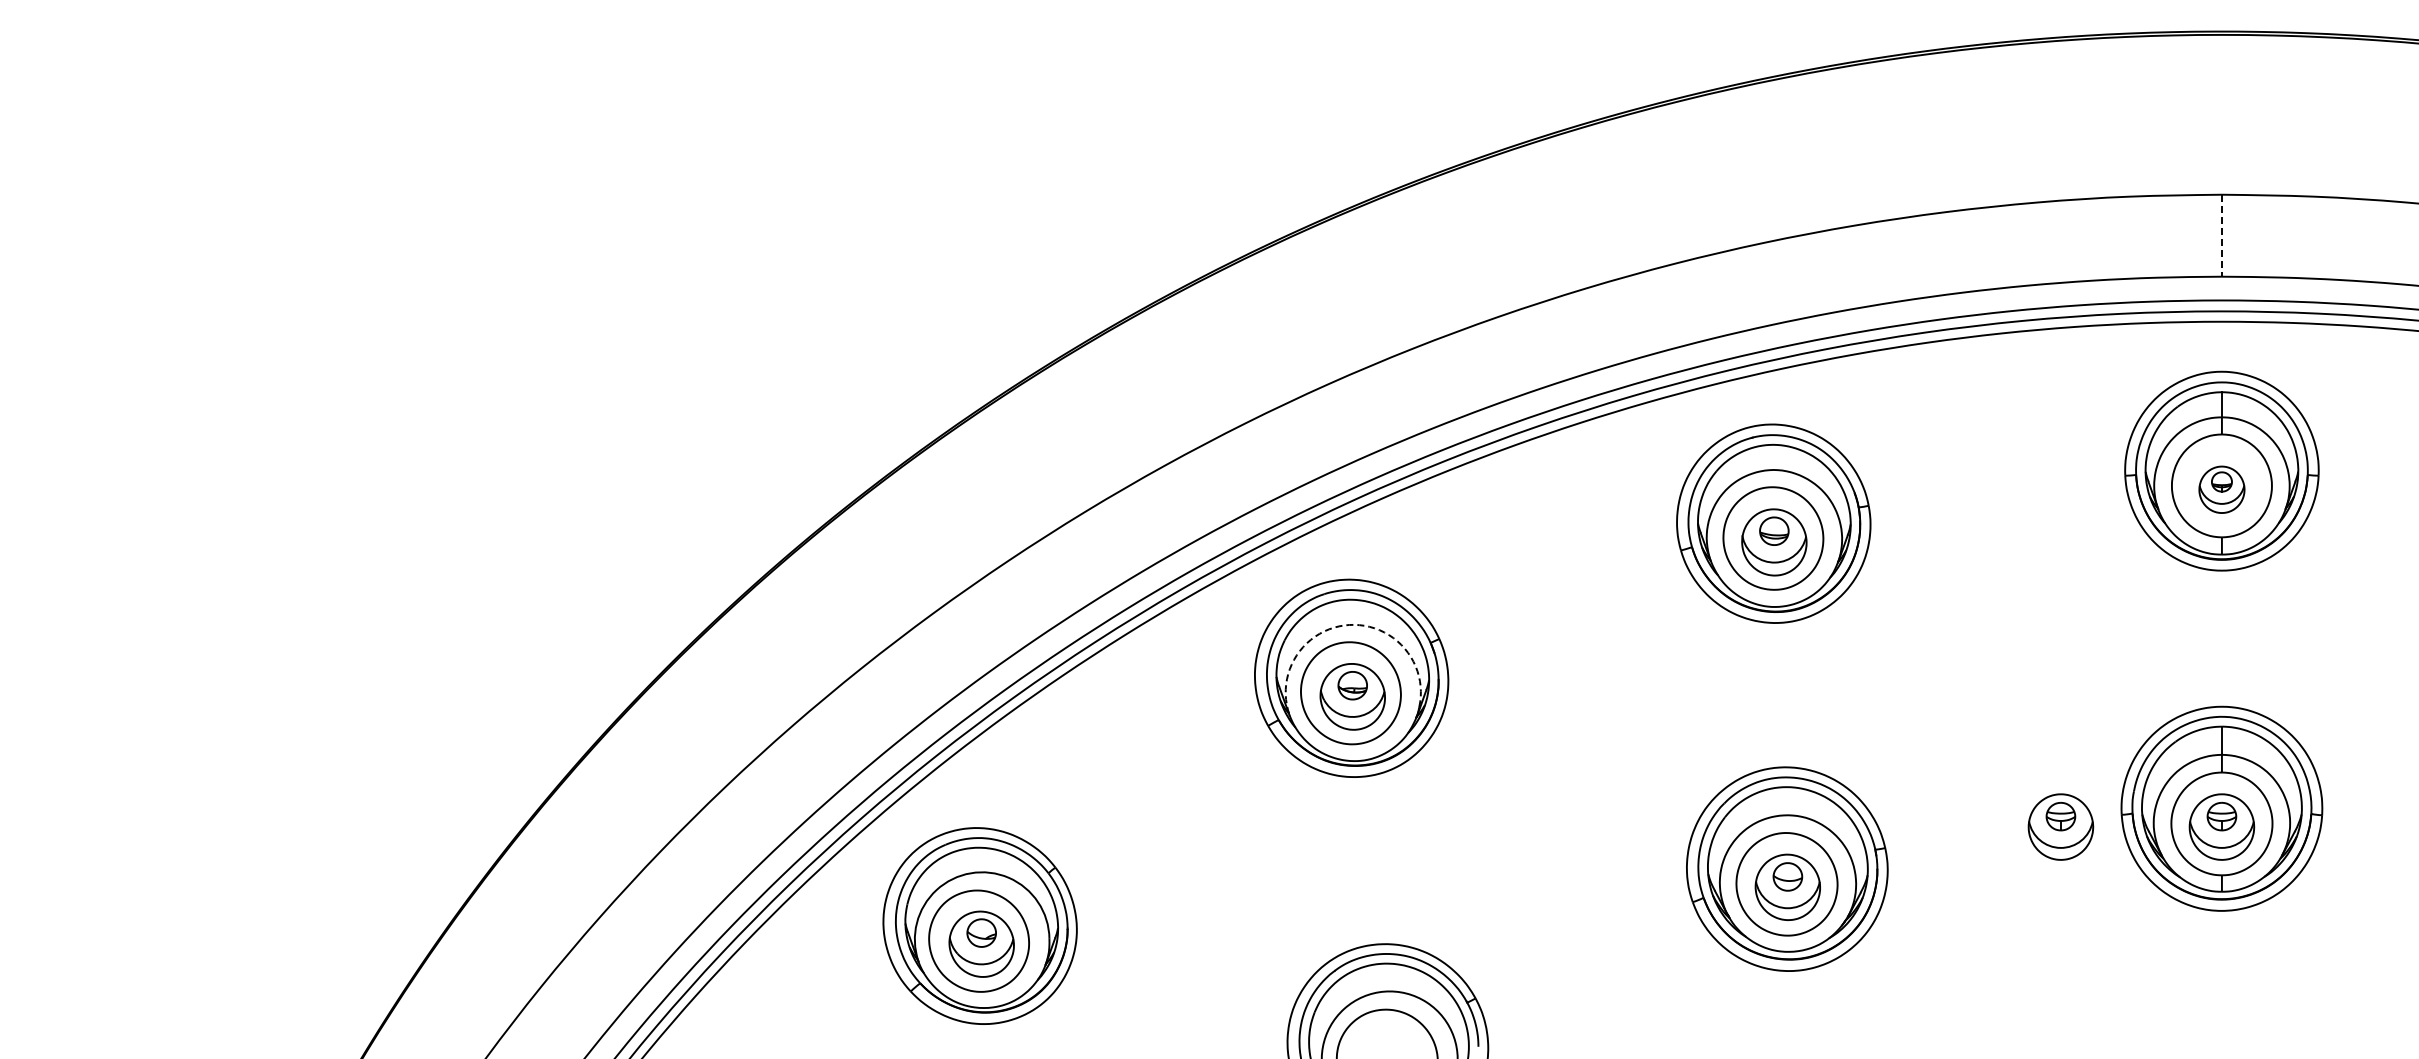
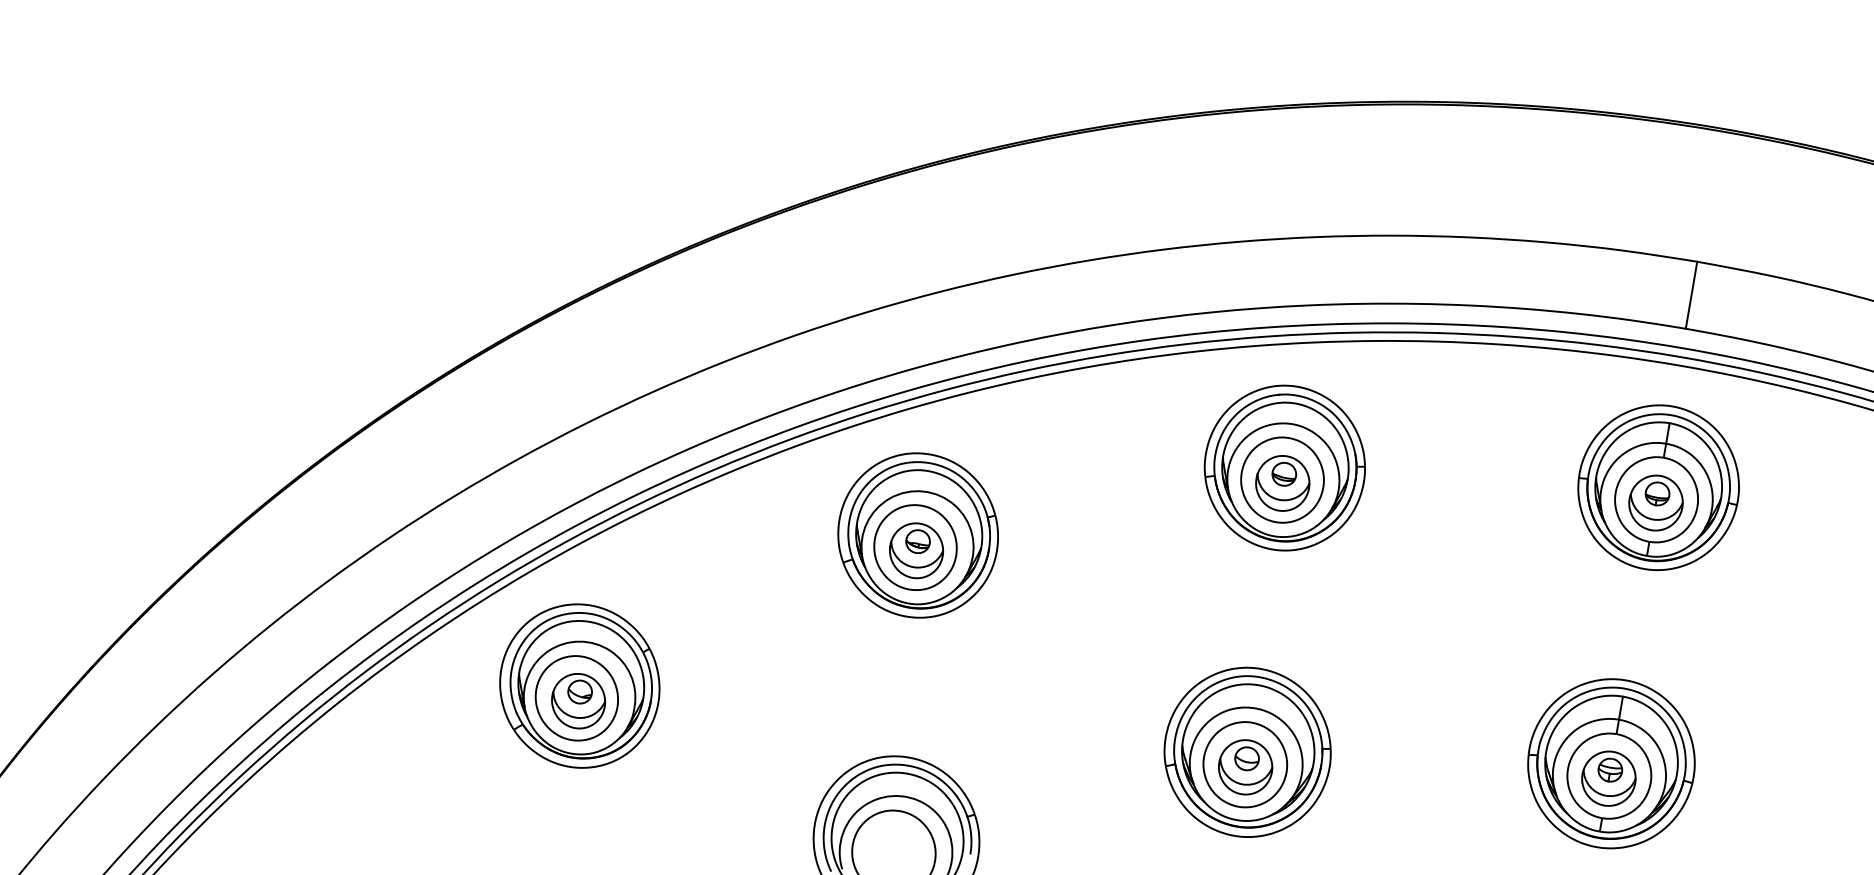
line: (2221, 235) -> (1691, 295), dashed -> solid
part: (2221, 489) -> (1655, 502), size x1.43
arc: (1349, 624) -> (923, 491), dashed -> solid
part: (2060, 826) -> (1476, 755), removed

